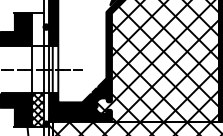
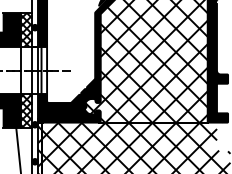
hatch: (37, 29) -> (26, 30), added

